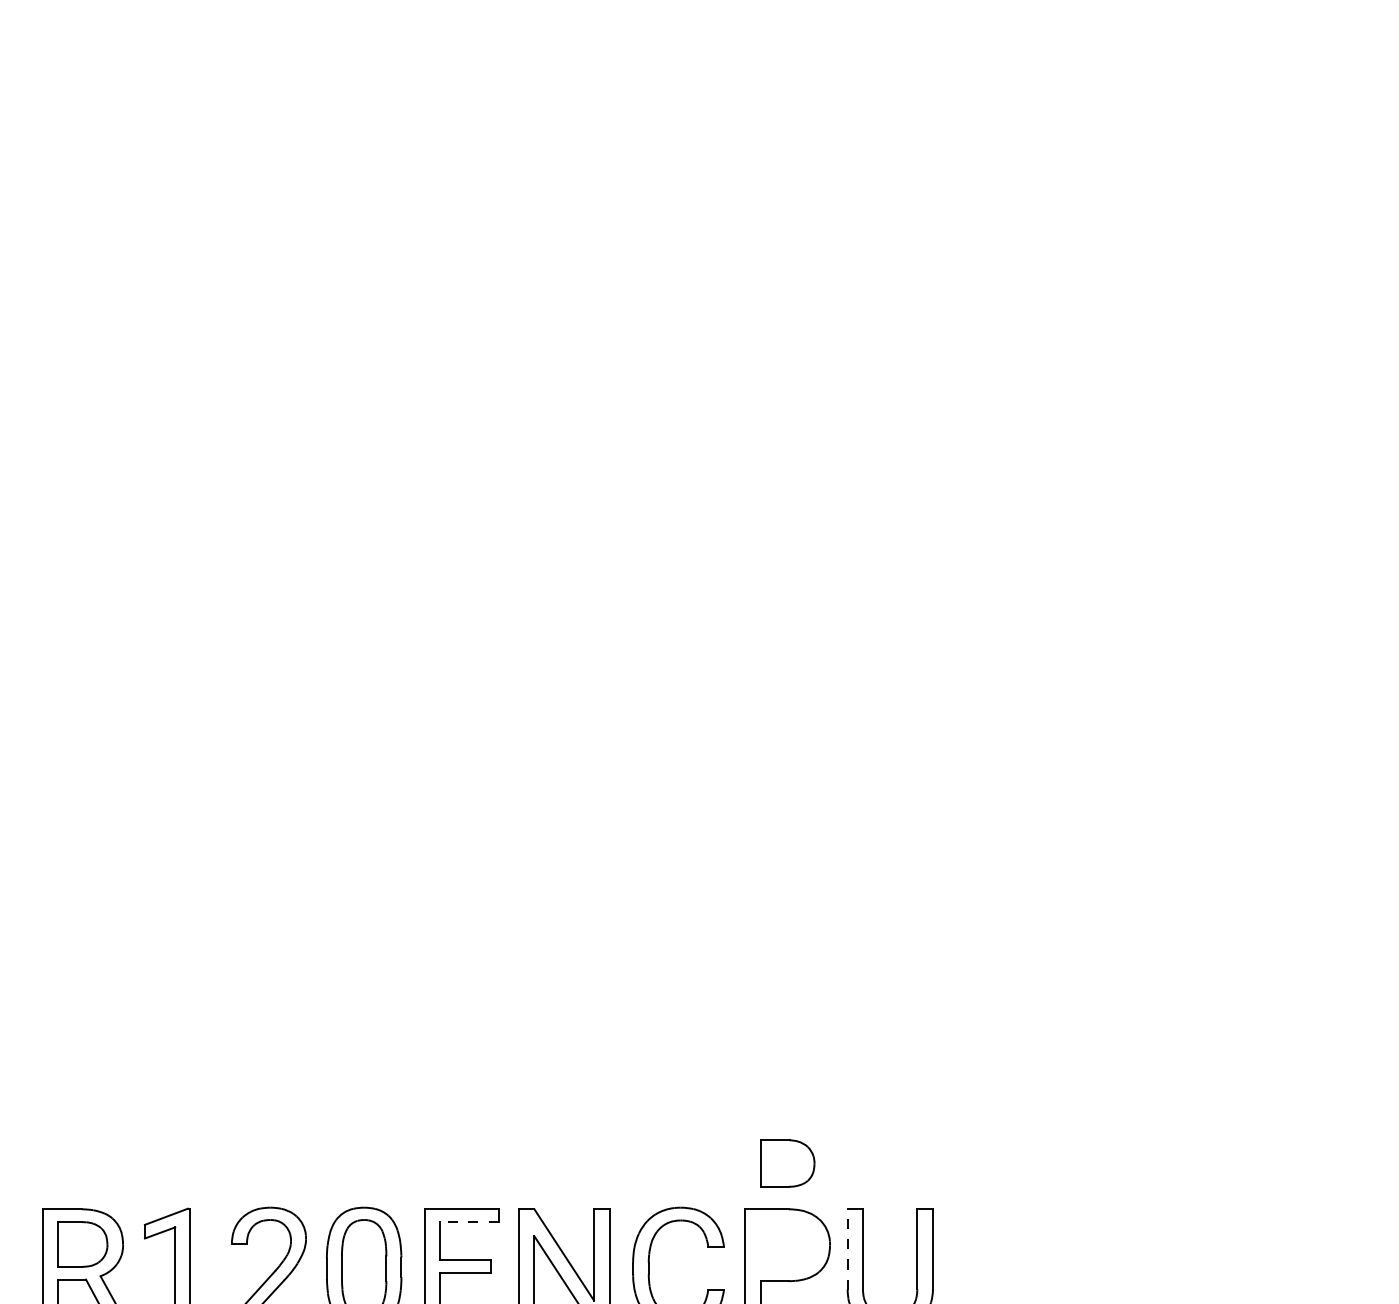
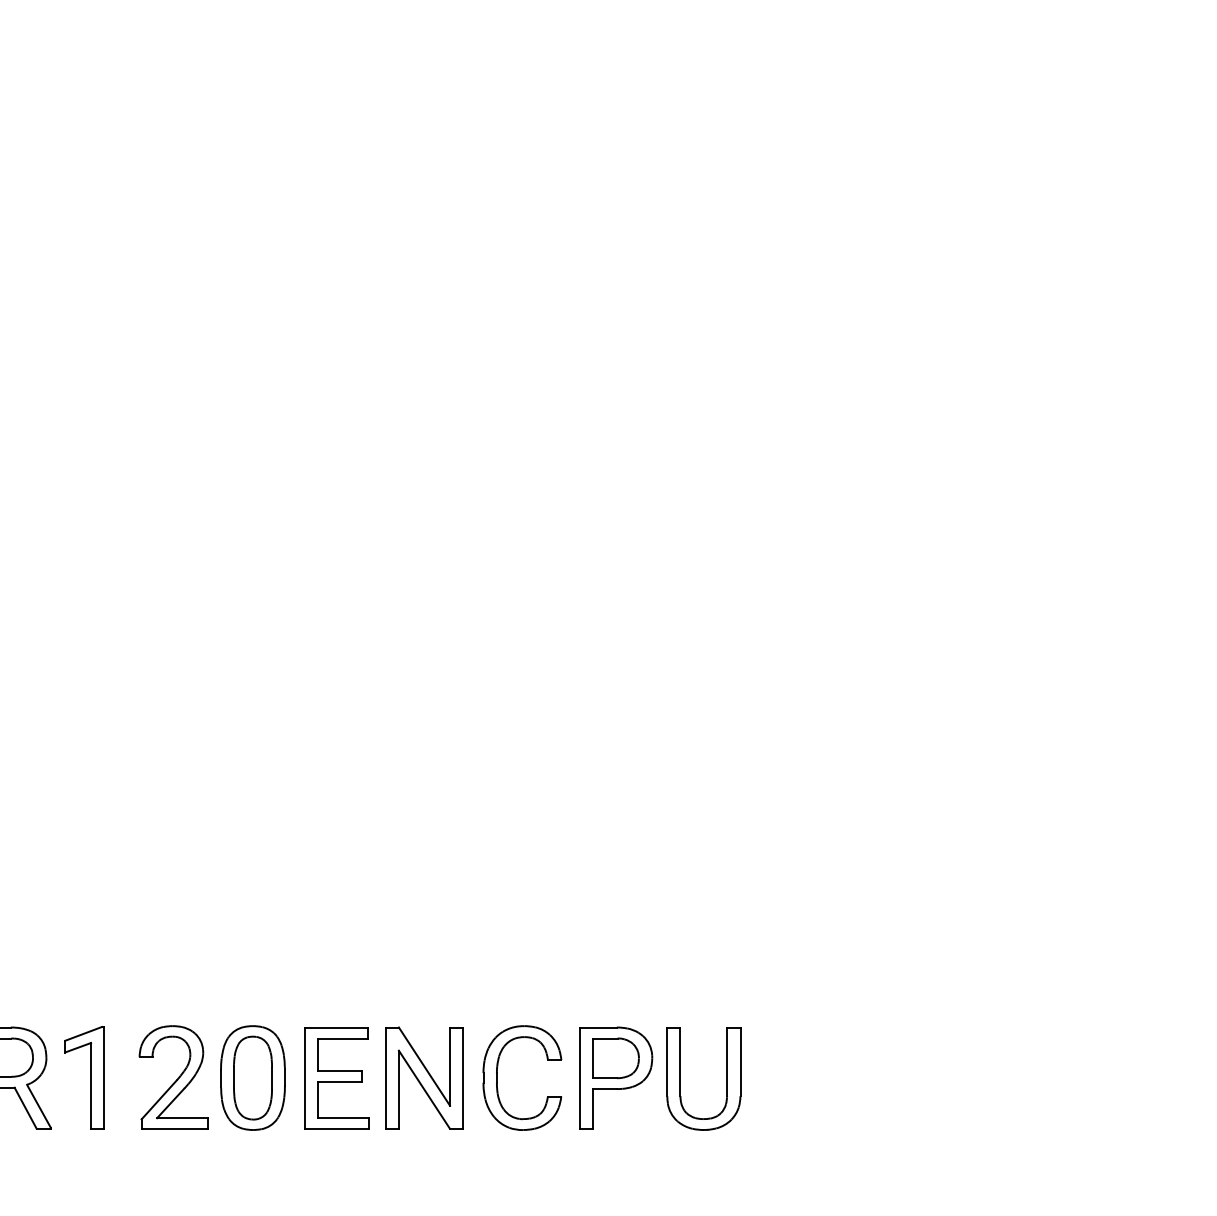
part: (787, 1163) -> (615, 1058), moved
line: (468, 1222) -> (342, 1038), dashed -> solid
line: (847, 1248) -> (667, 1061), dashed -> solid

